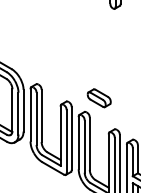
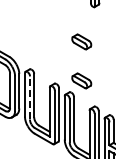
part: (98, 50) -> (81, 41), added
line: (35, 118) -> (29, 97), solid -> dashed

